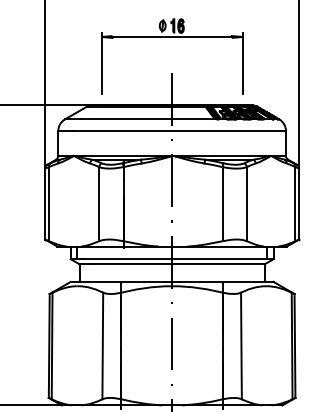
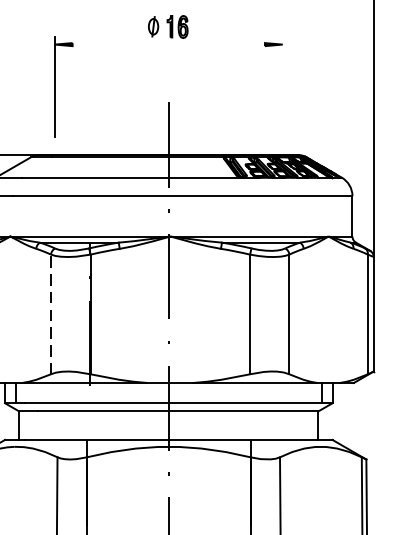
line: (171, 36) -> (167, 43), removed
line: (242, 63) -> (282, 87), removed
line: (99, 203) -> (51, 313), solid -> dashed

